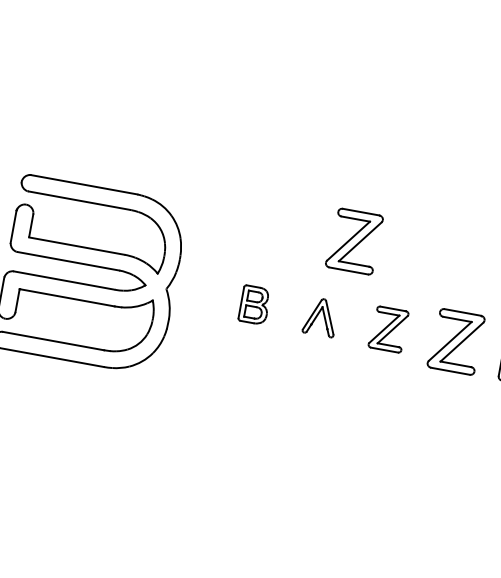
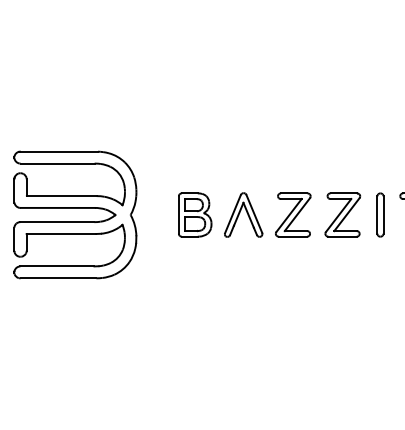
part: (354, 240) -> (257, 156), removed
part: (255, 304) -> (195, 214), size x1.67
part: (320, 316) -> (243, 214), size x1.67
part: (388, 328) -> (293, 214), size x1.43

